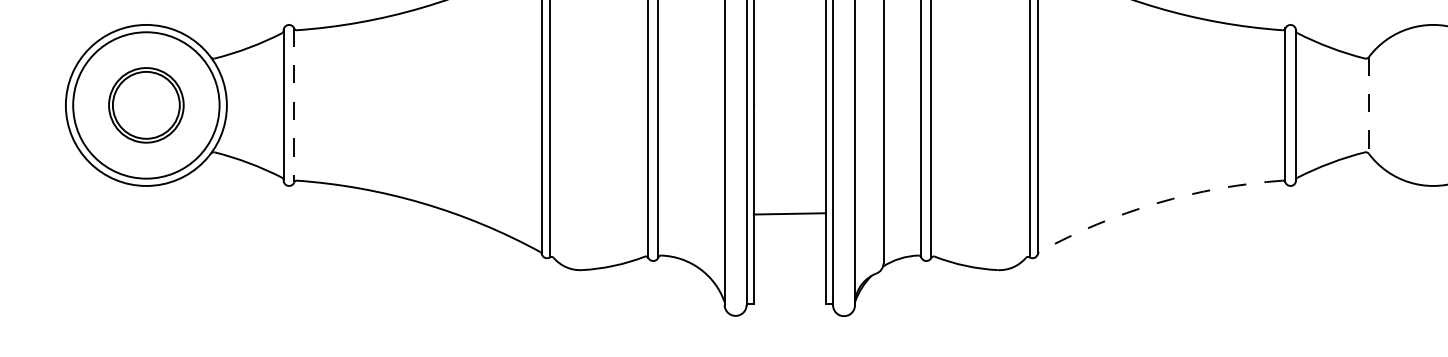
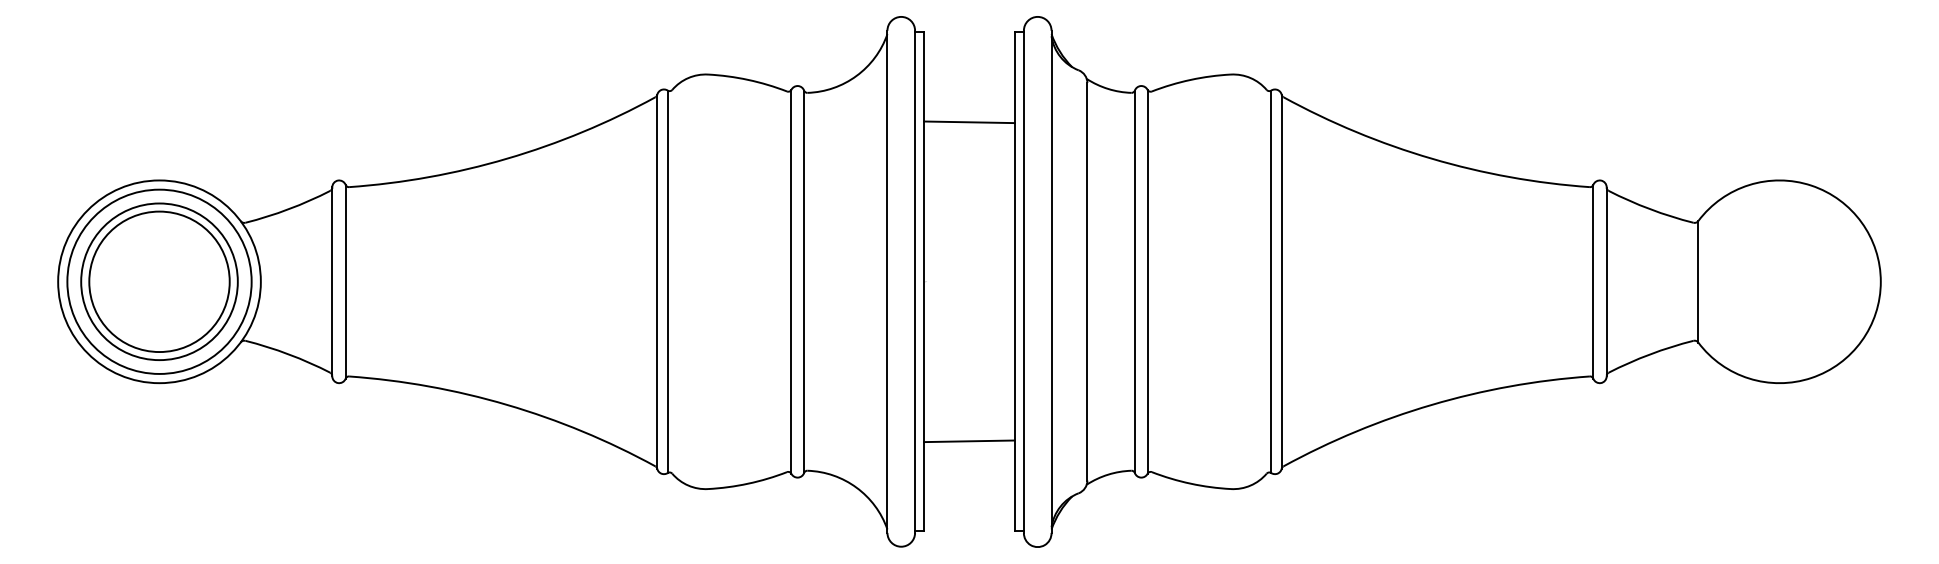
part: (146, 105) -> (159, 281), size x1.67
line: (294, 105) -> (345, 281), dashed -> solid
line: (1368, 105) -> (1698, 281), dashed -> solid
arc: (1156, 202) -> (1431, 404), dashed -> solid
line: (789, 214) -> (969, 441), moved

